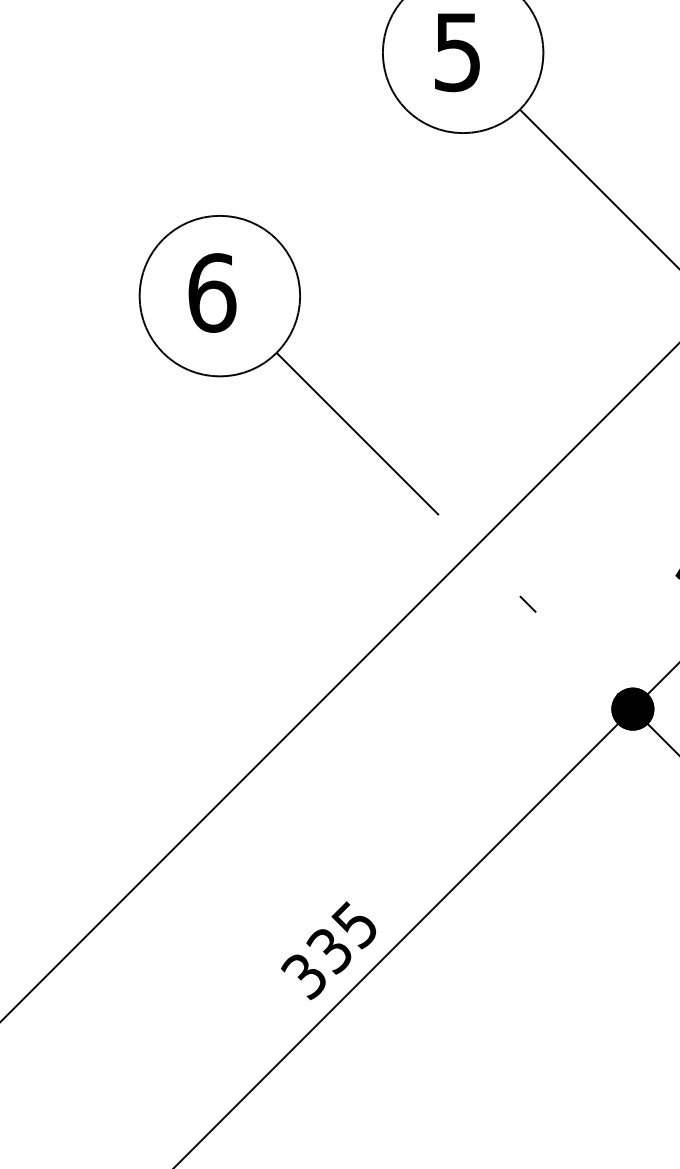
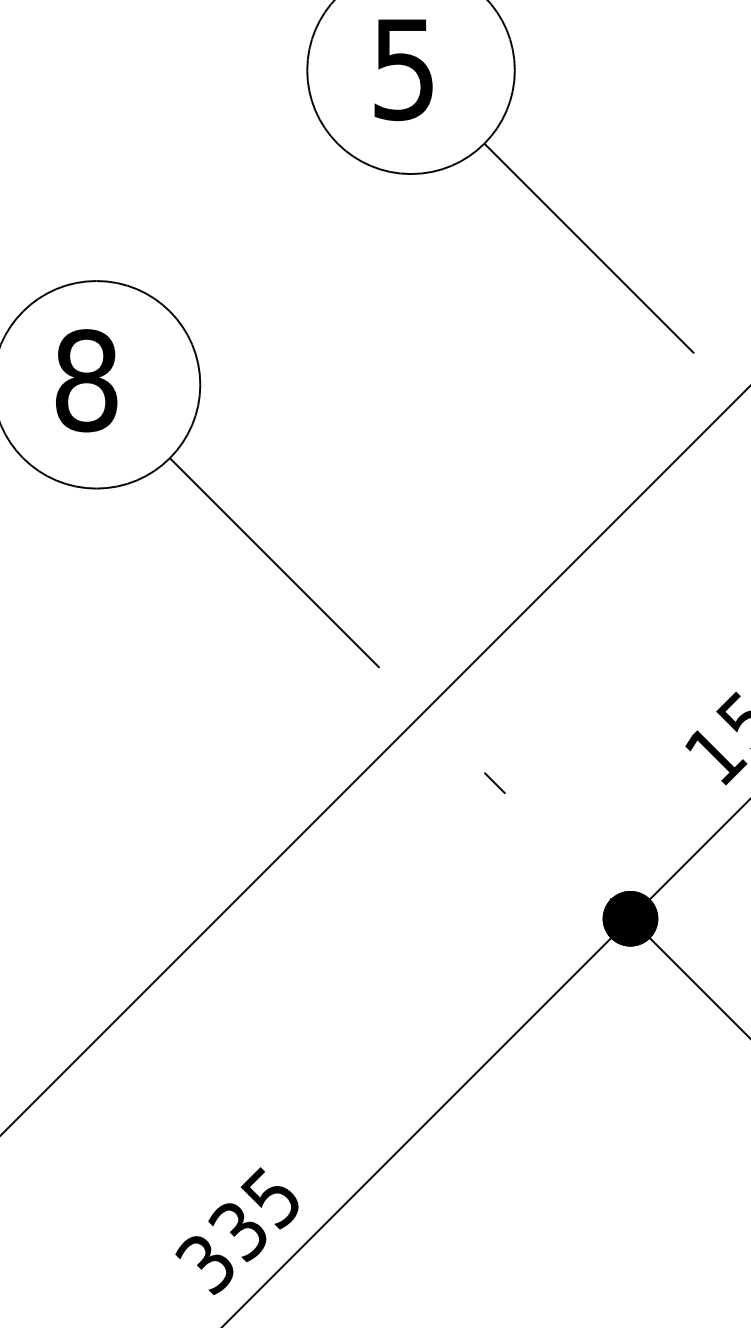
text: (212, 292) -> (86, 380), 6 -> 8

